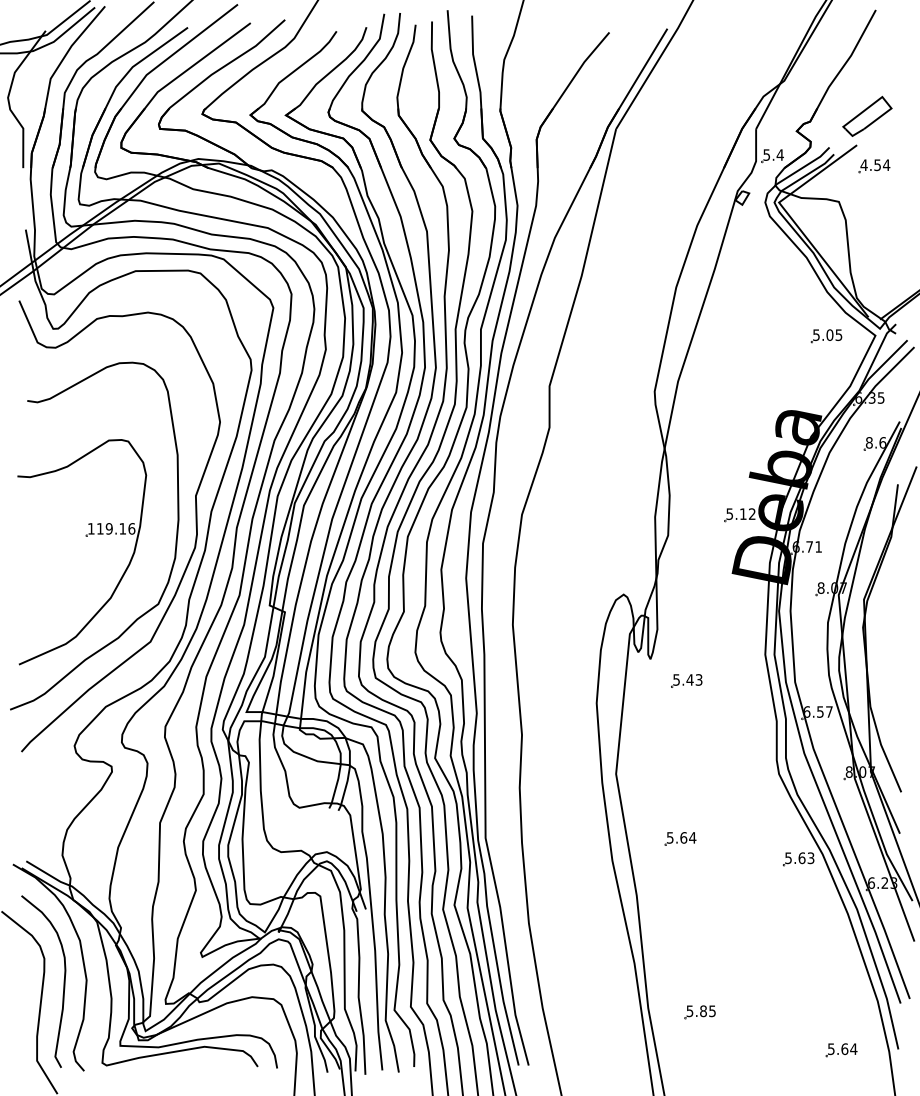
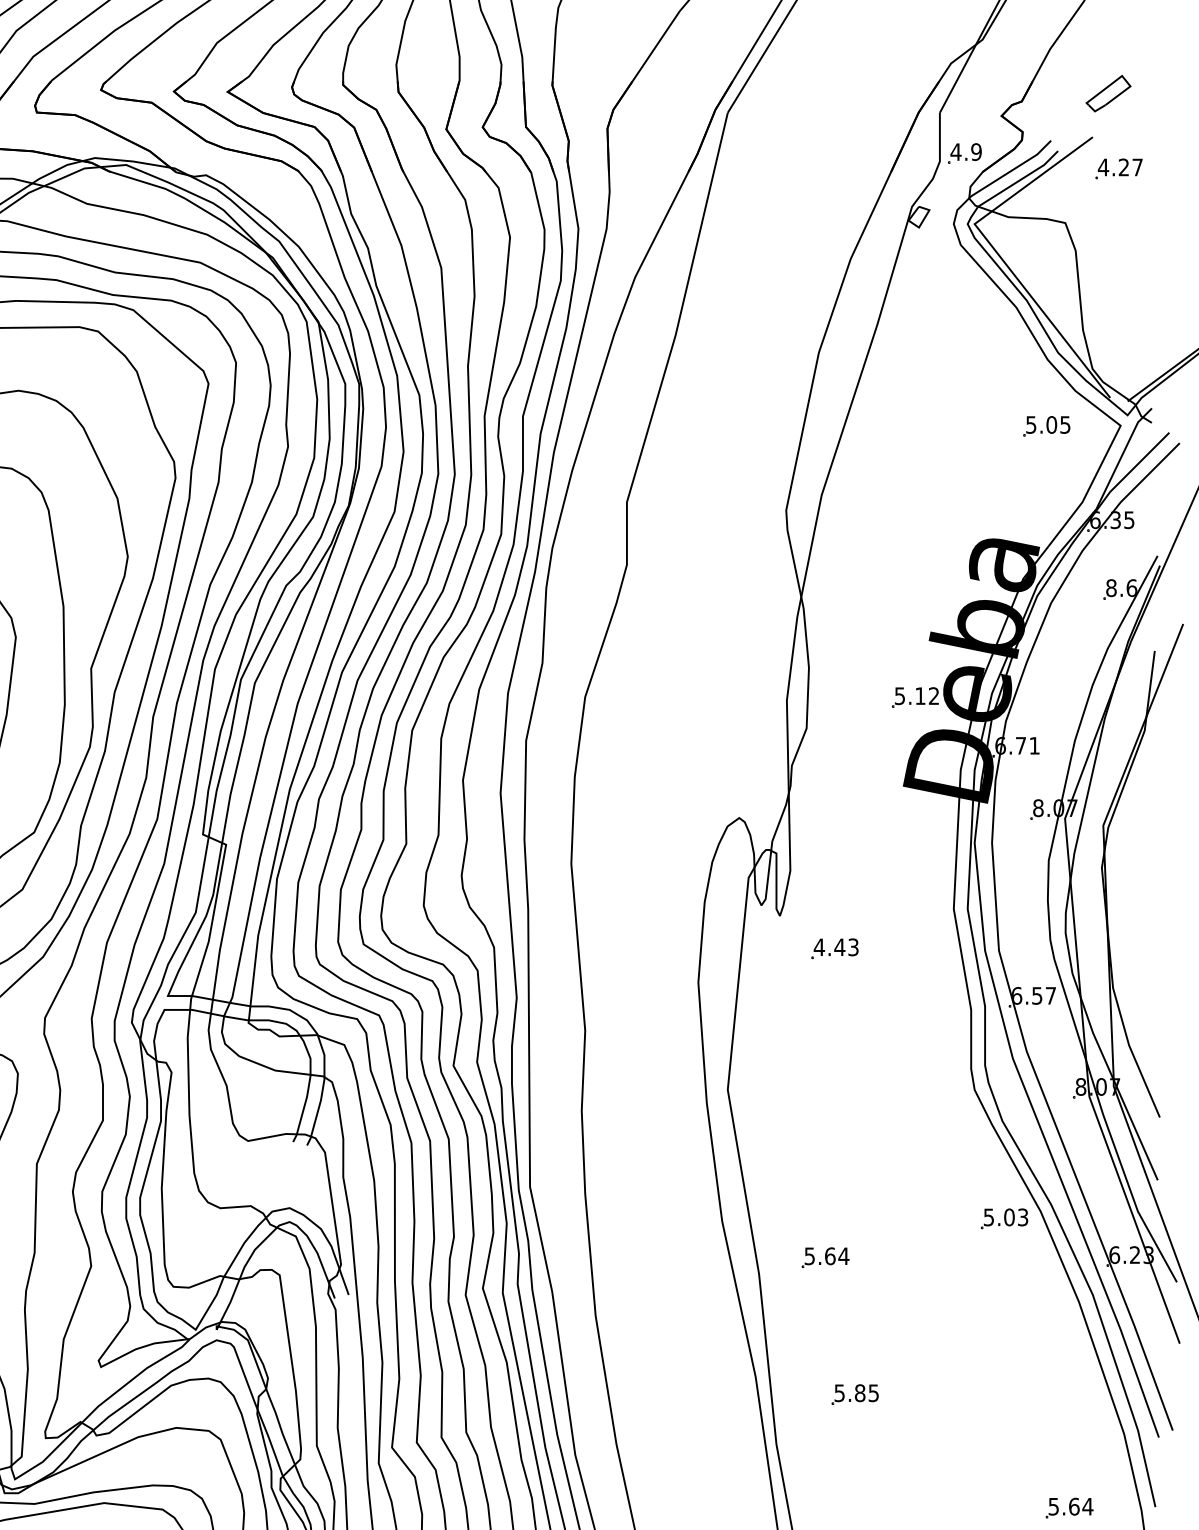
part: (867, 116) -> (1108, 93), size x0.6
text: (773, 154) -> (966, 151), 5.4 -> 4.9
text: (882, 165) -> (1131, 167), 4.54 -> 4.27
text: (676, 679) -> (819, 946), 5.43 -> 4.43
part: (680, 838) -> (825, 1257), moved
text: (801, 857) -> (1008, 1216), 5.63 -> 5.03
part: (699, 1012) -> (854, 1395), moved

